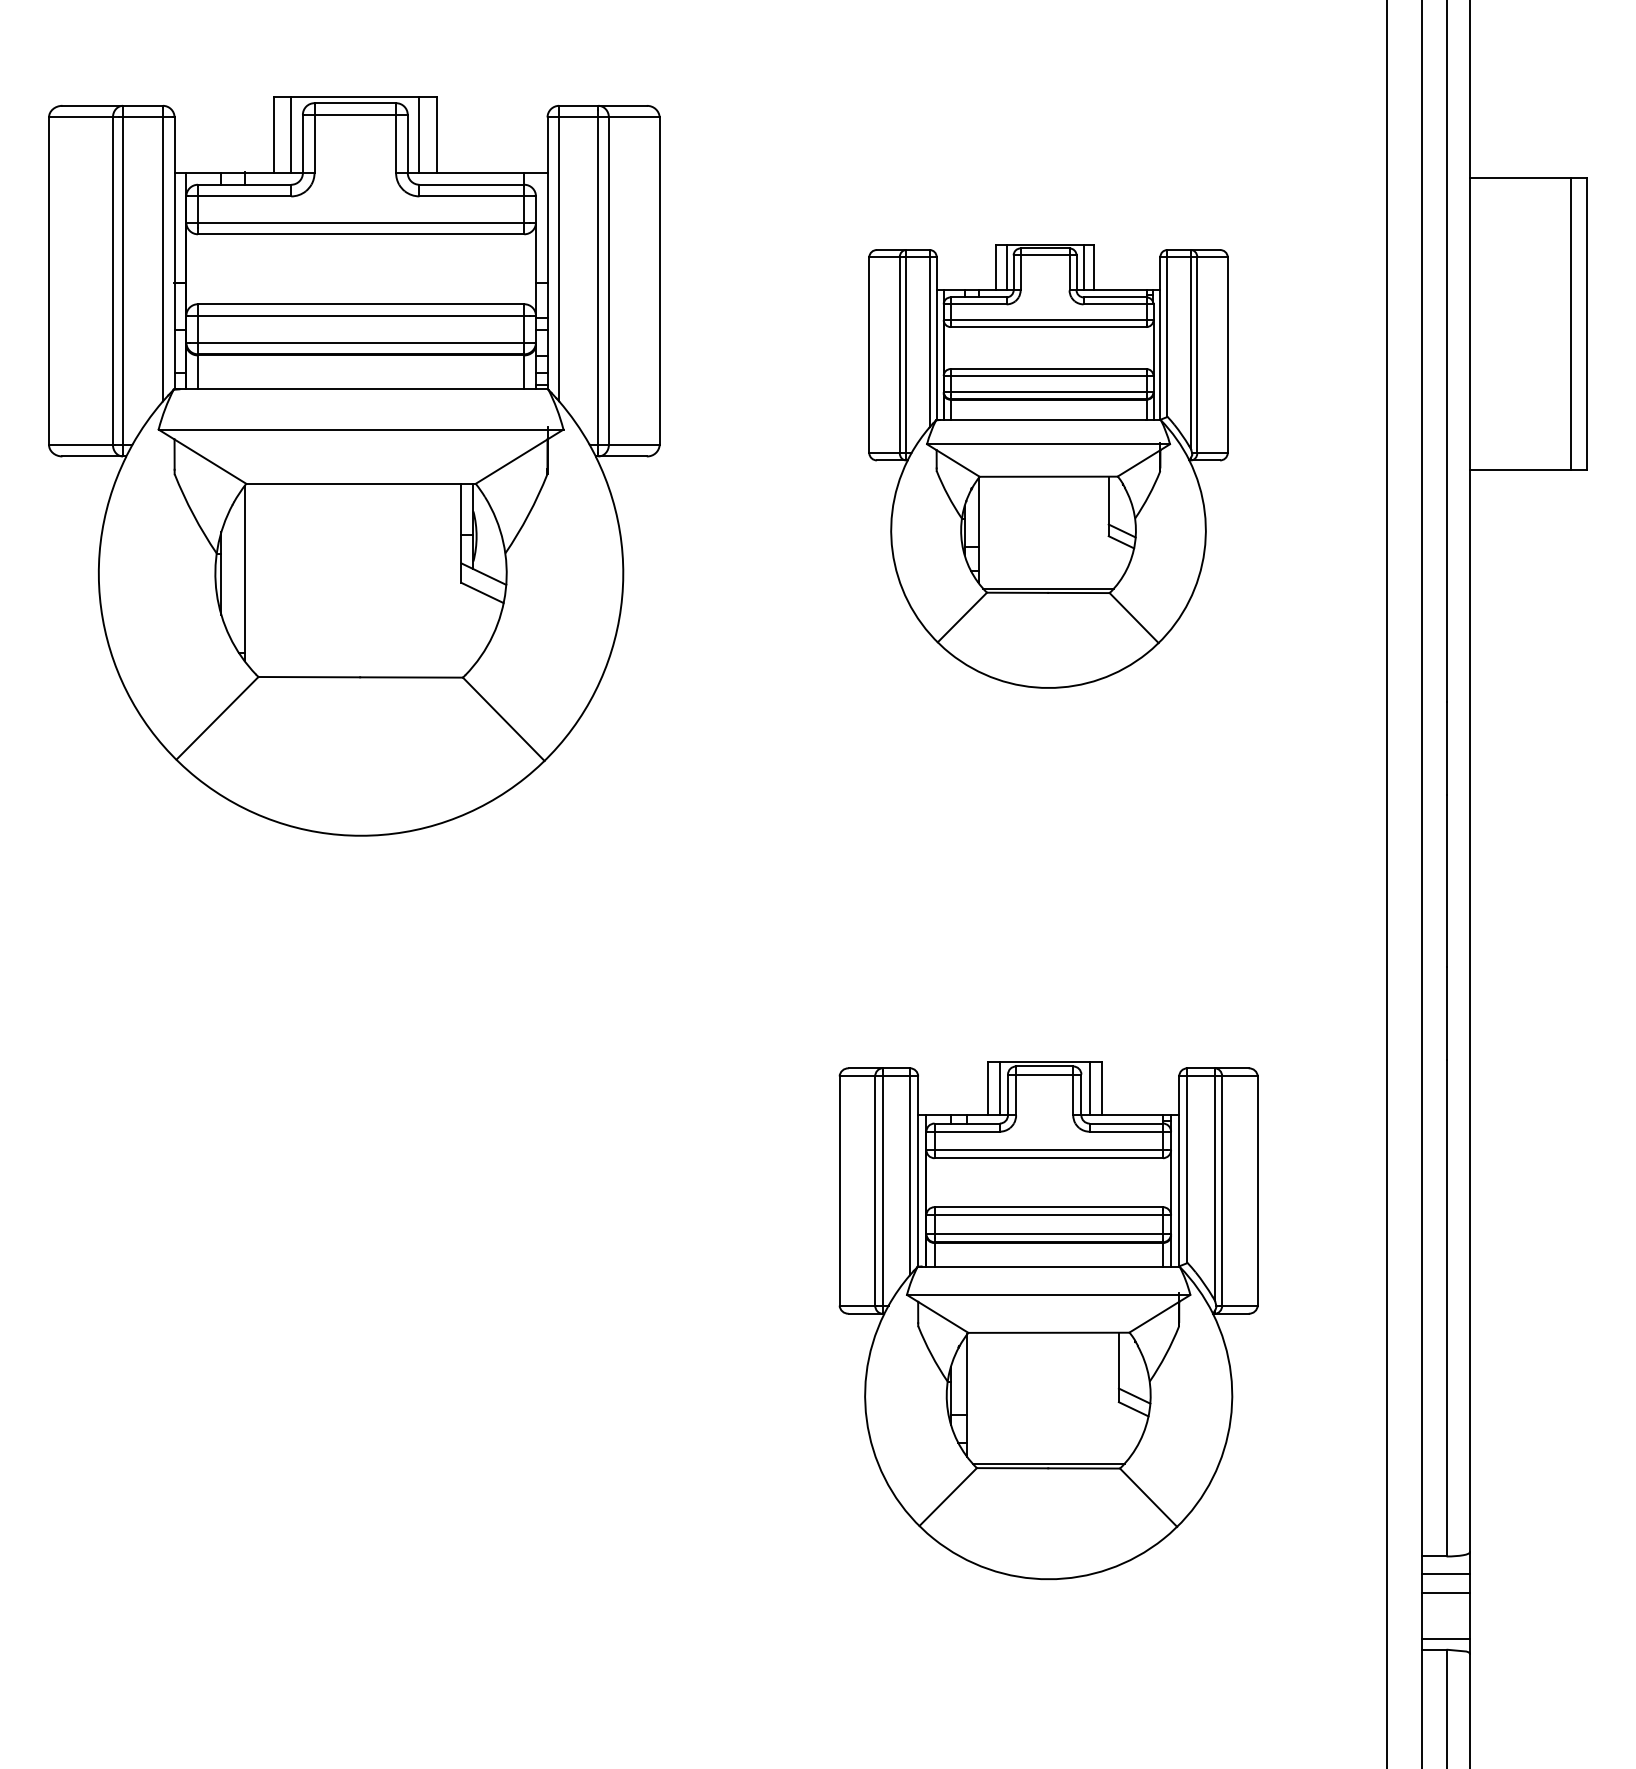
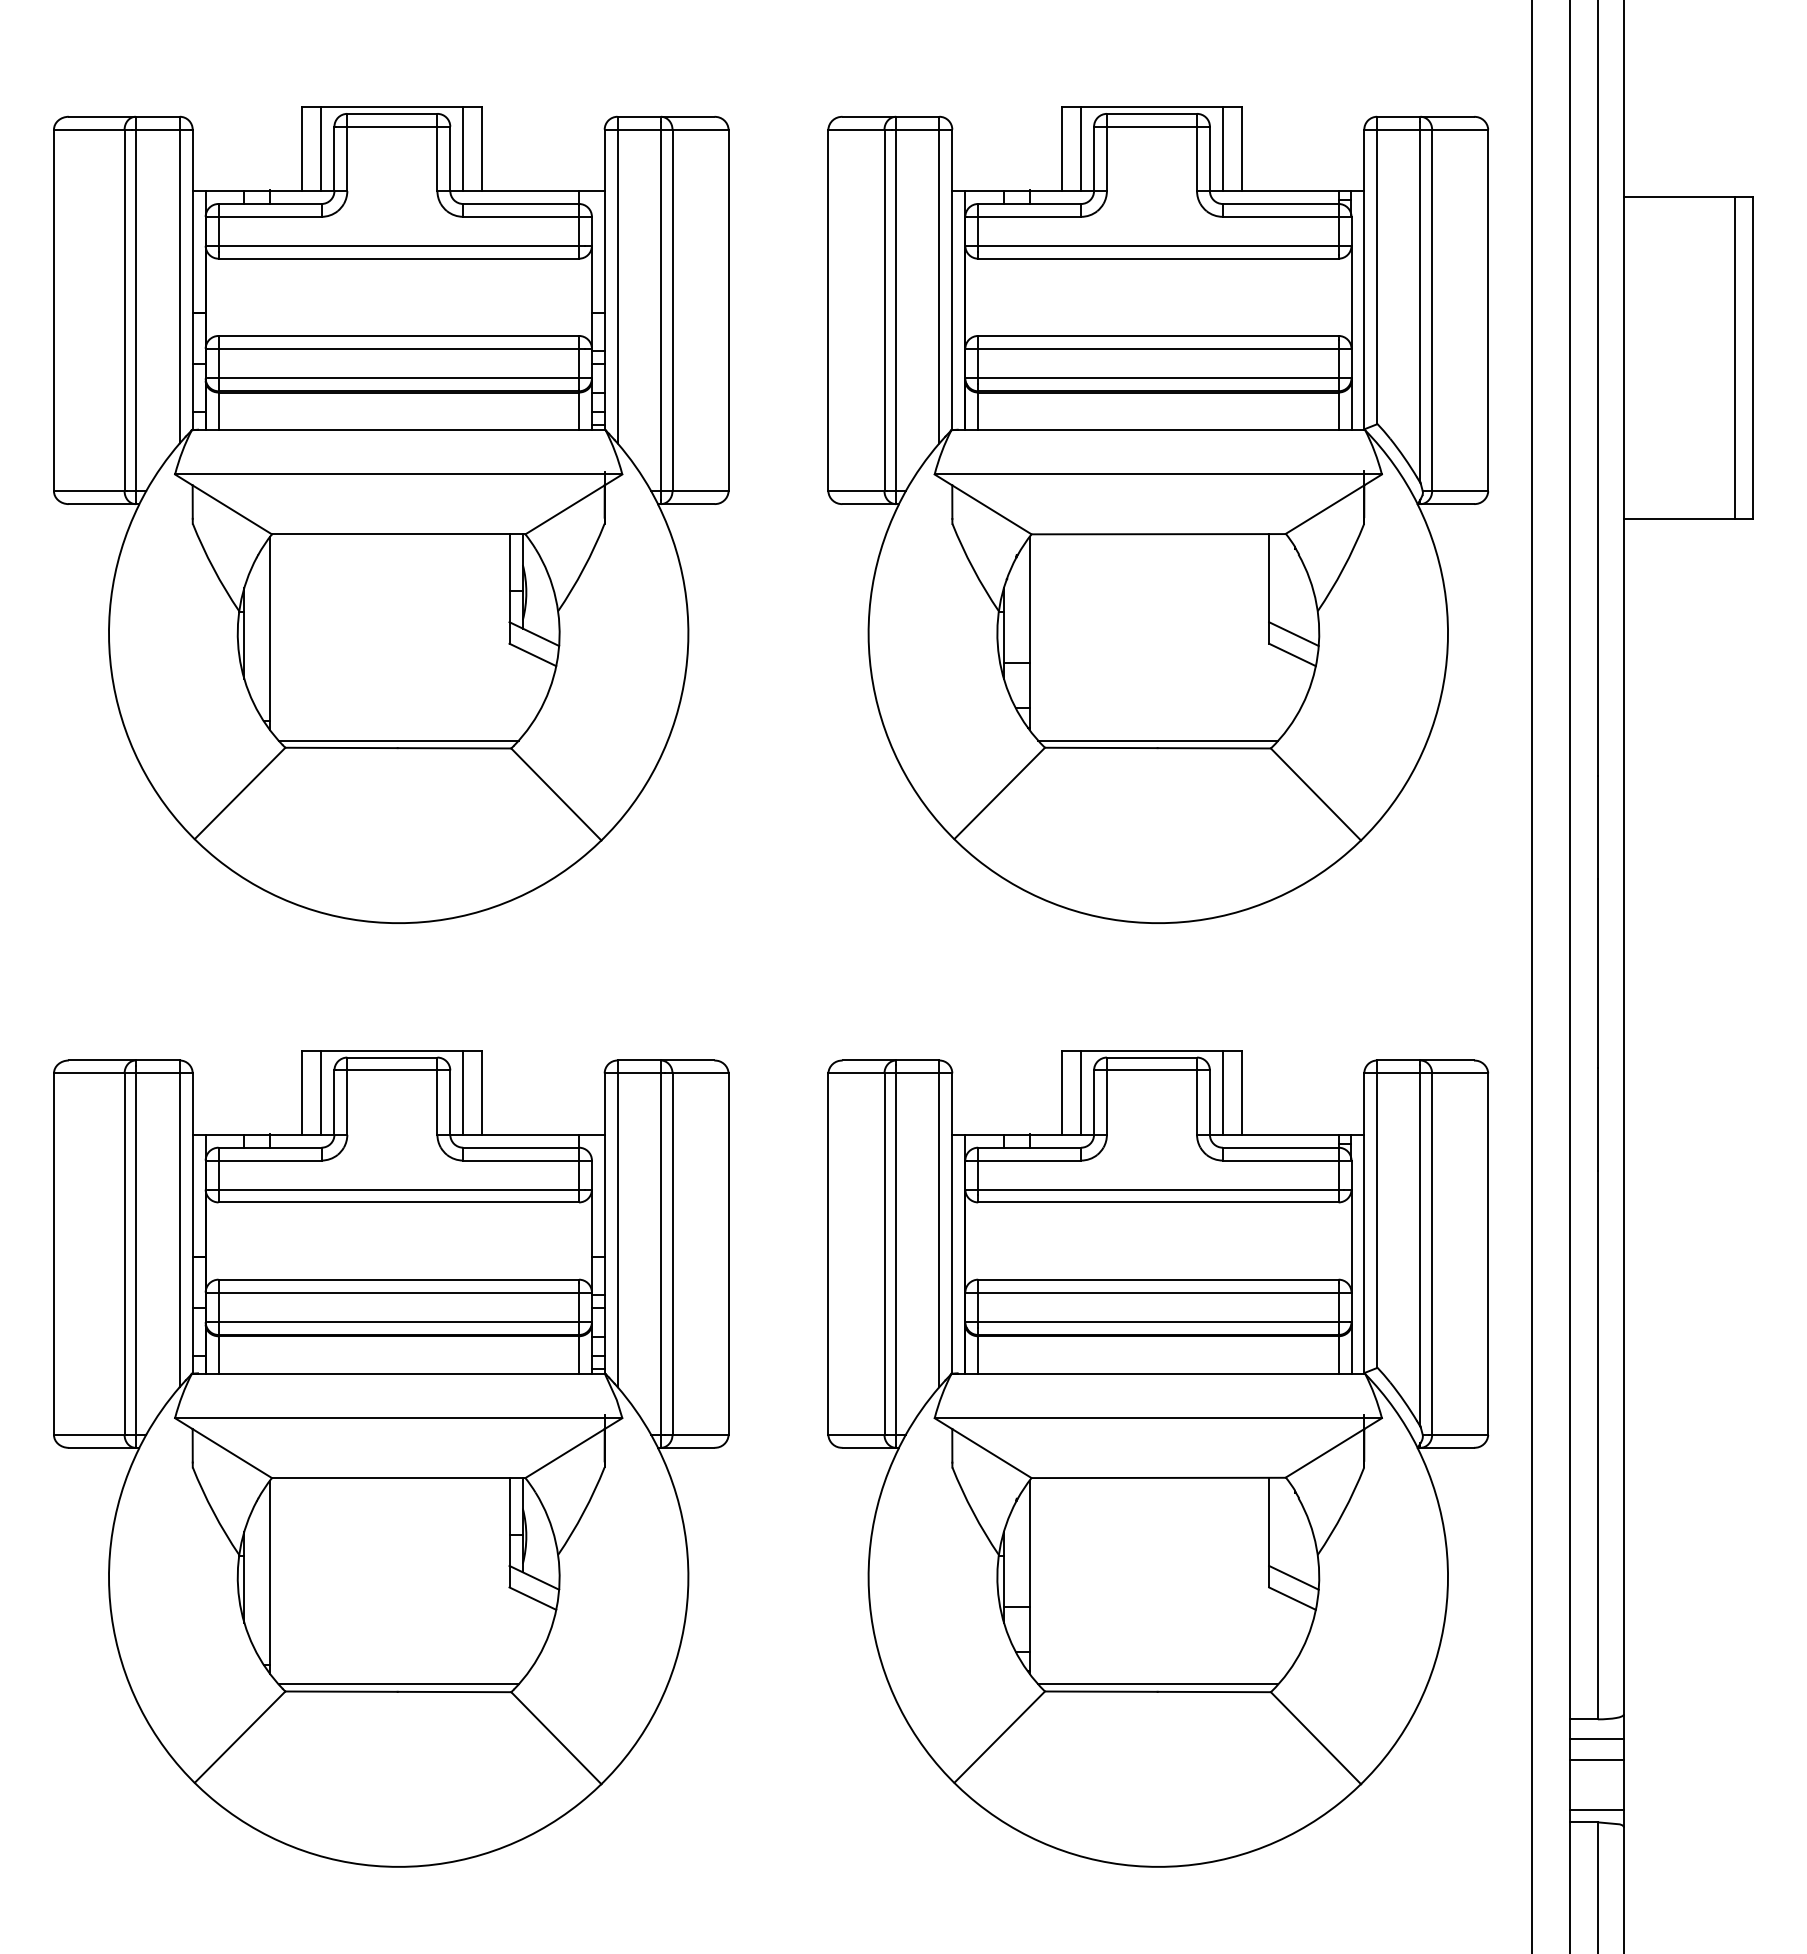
part: (1047, 465) -> (1157, 514), size x1.67
line: (360, 670) -> (398, 740), added
part: (354, 1320) -> (391, 1458), added
part: (1048, 1320) -> (1158, 1458), size x1.43

